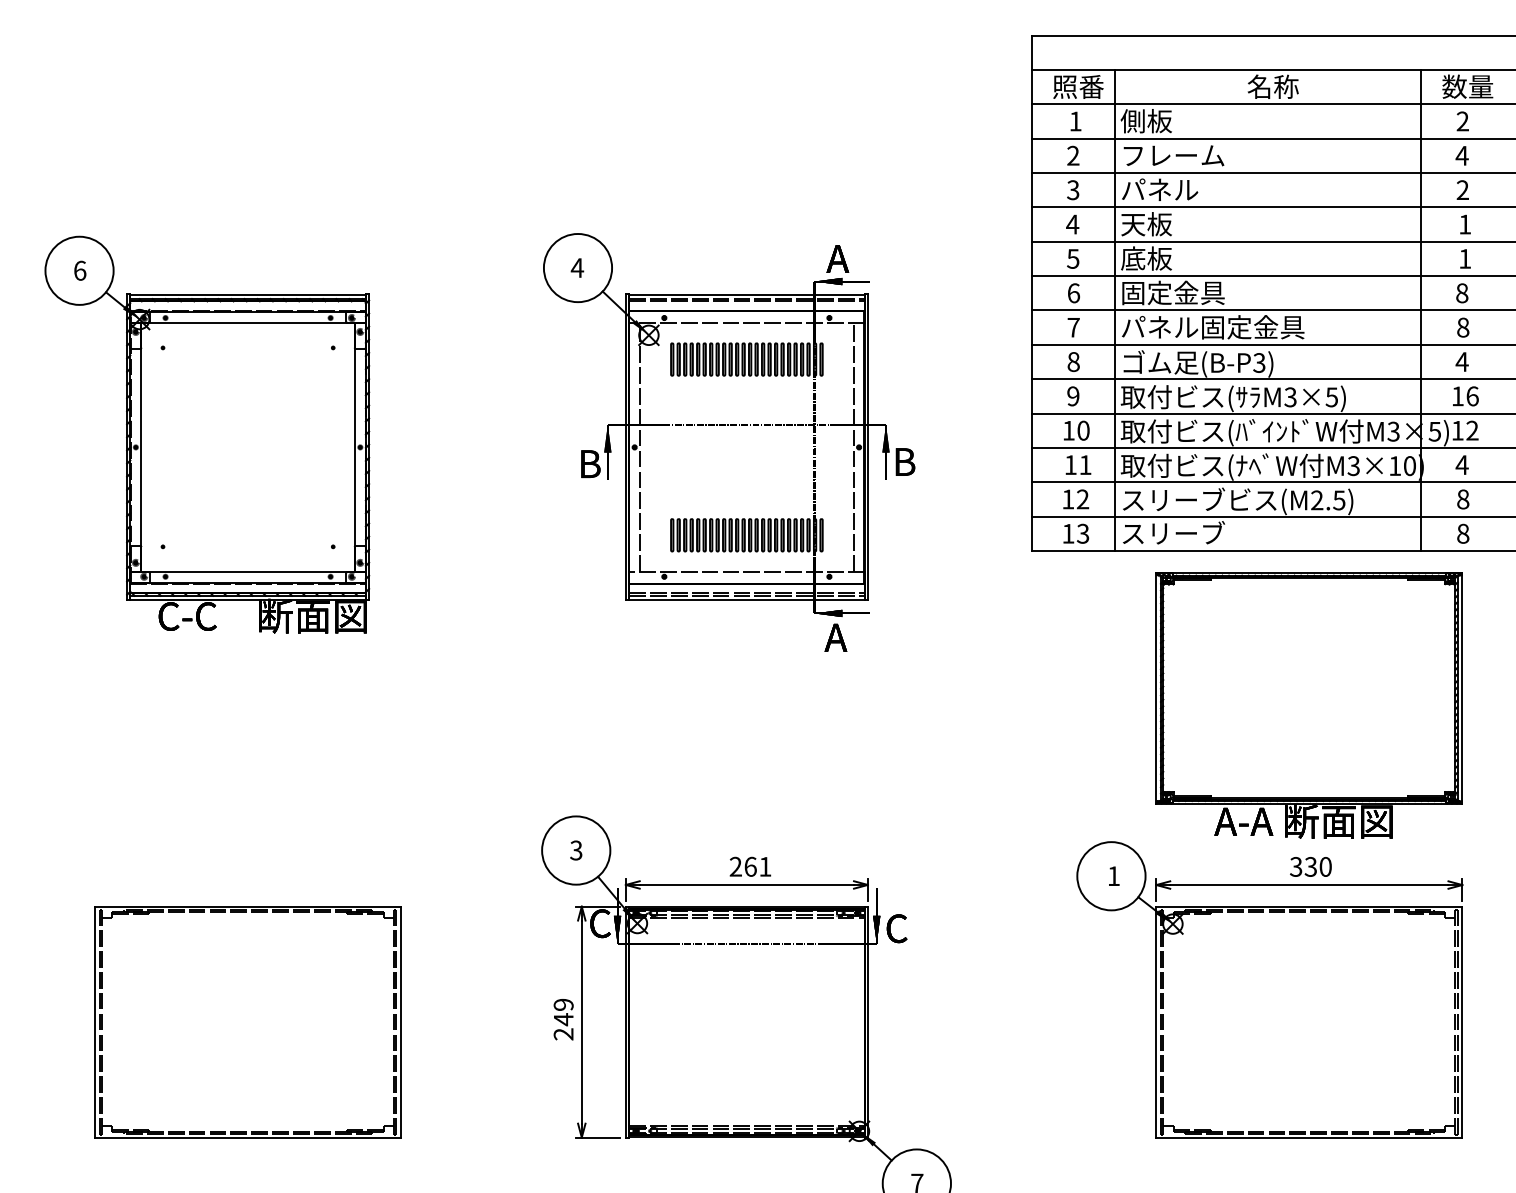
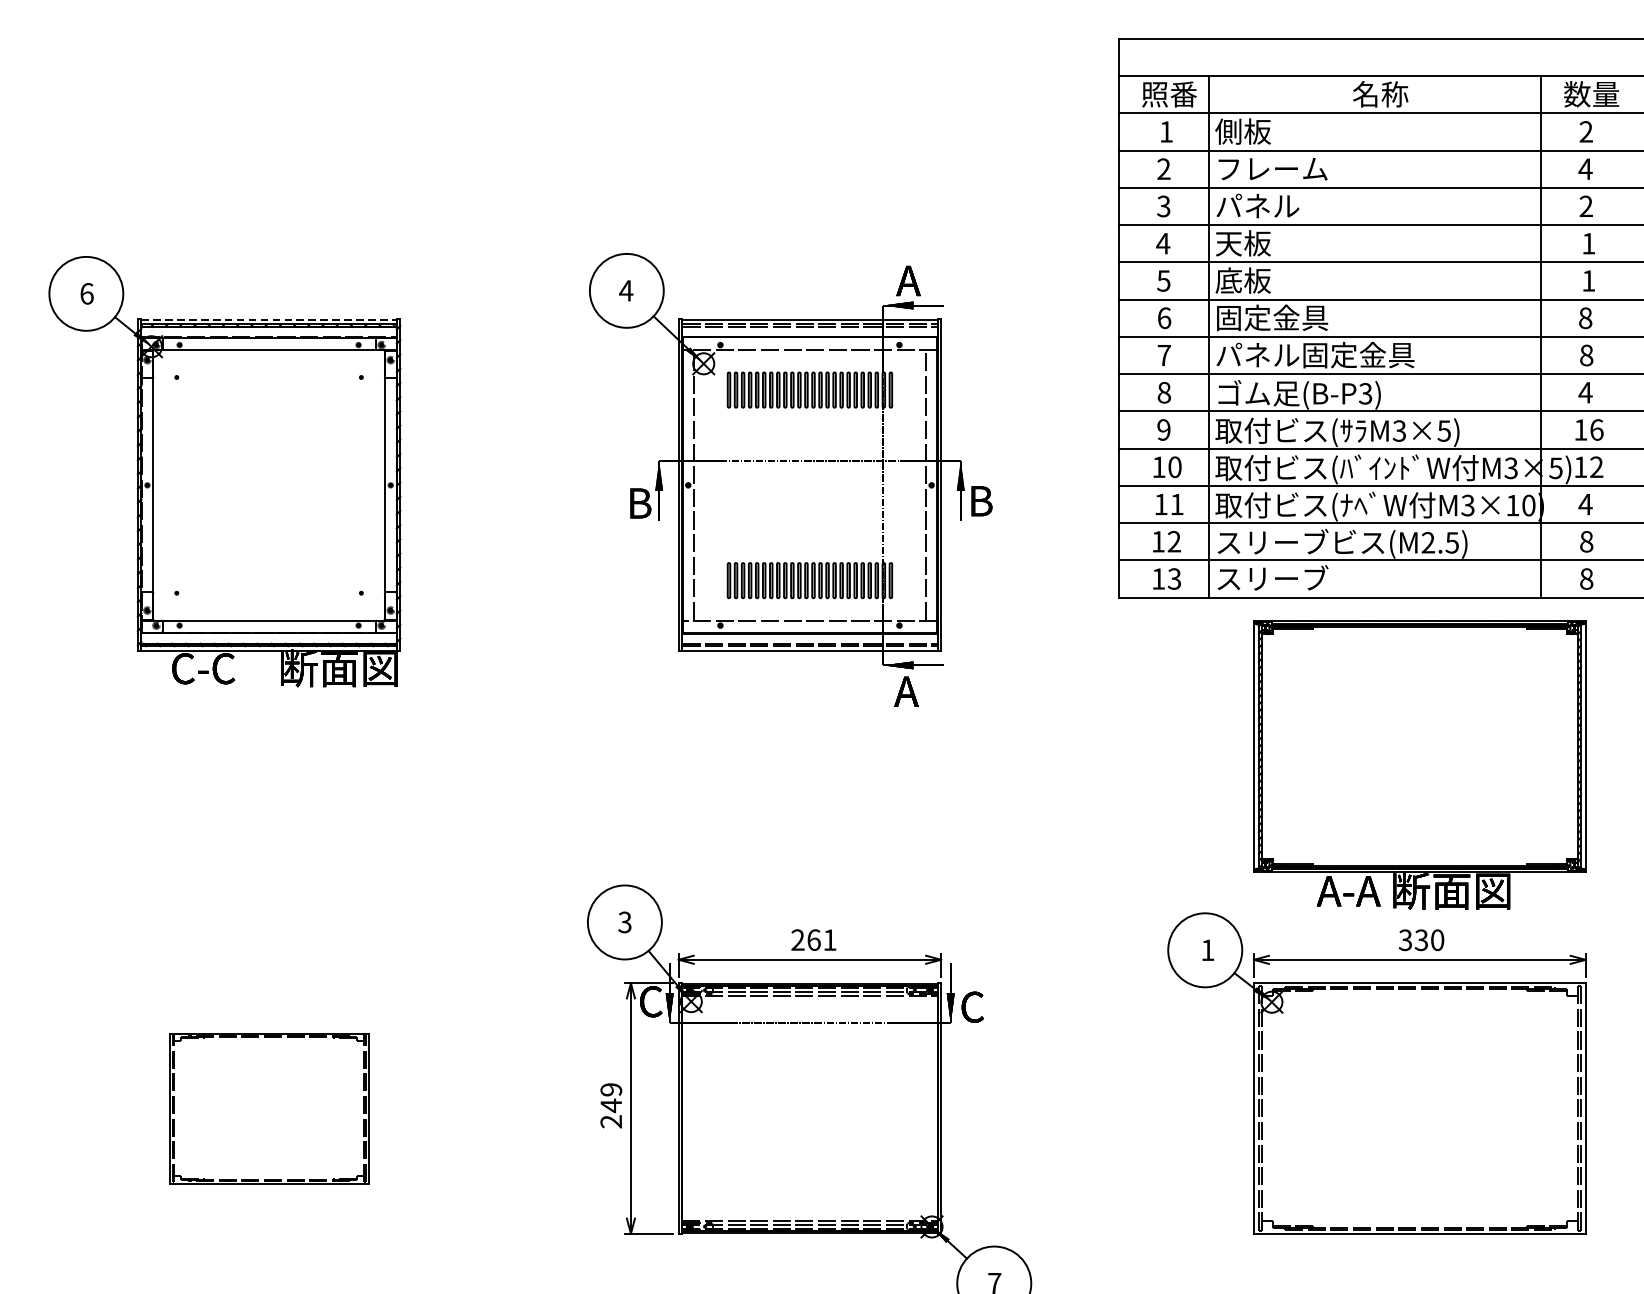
line: (248, 294) -> (269, 319), solid -> dashed
part: (247, 1022) -> (268, 1108), size x0.6

